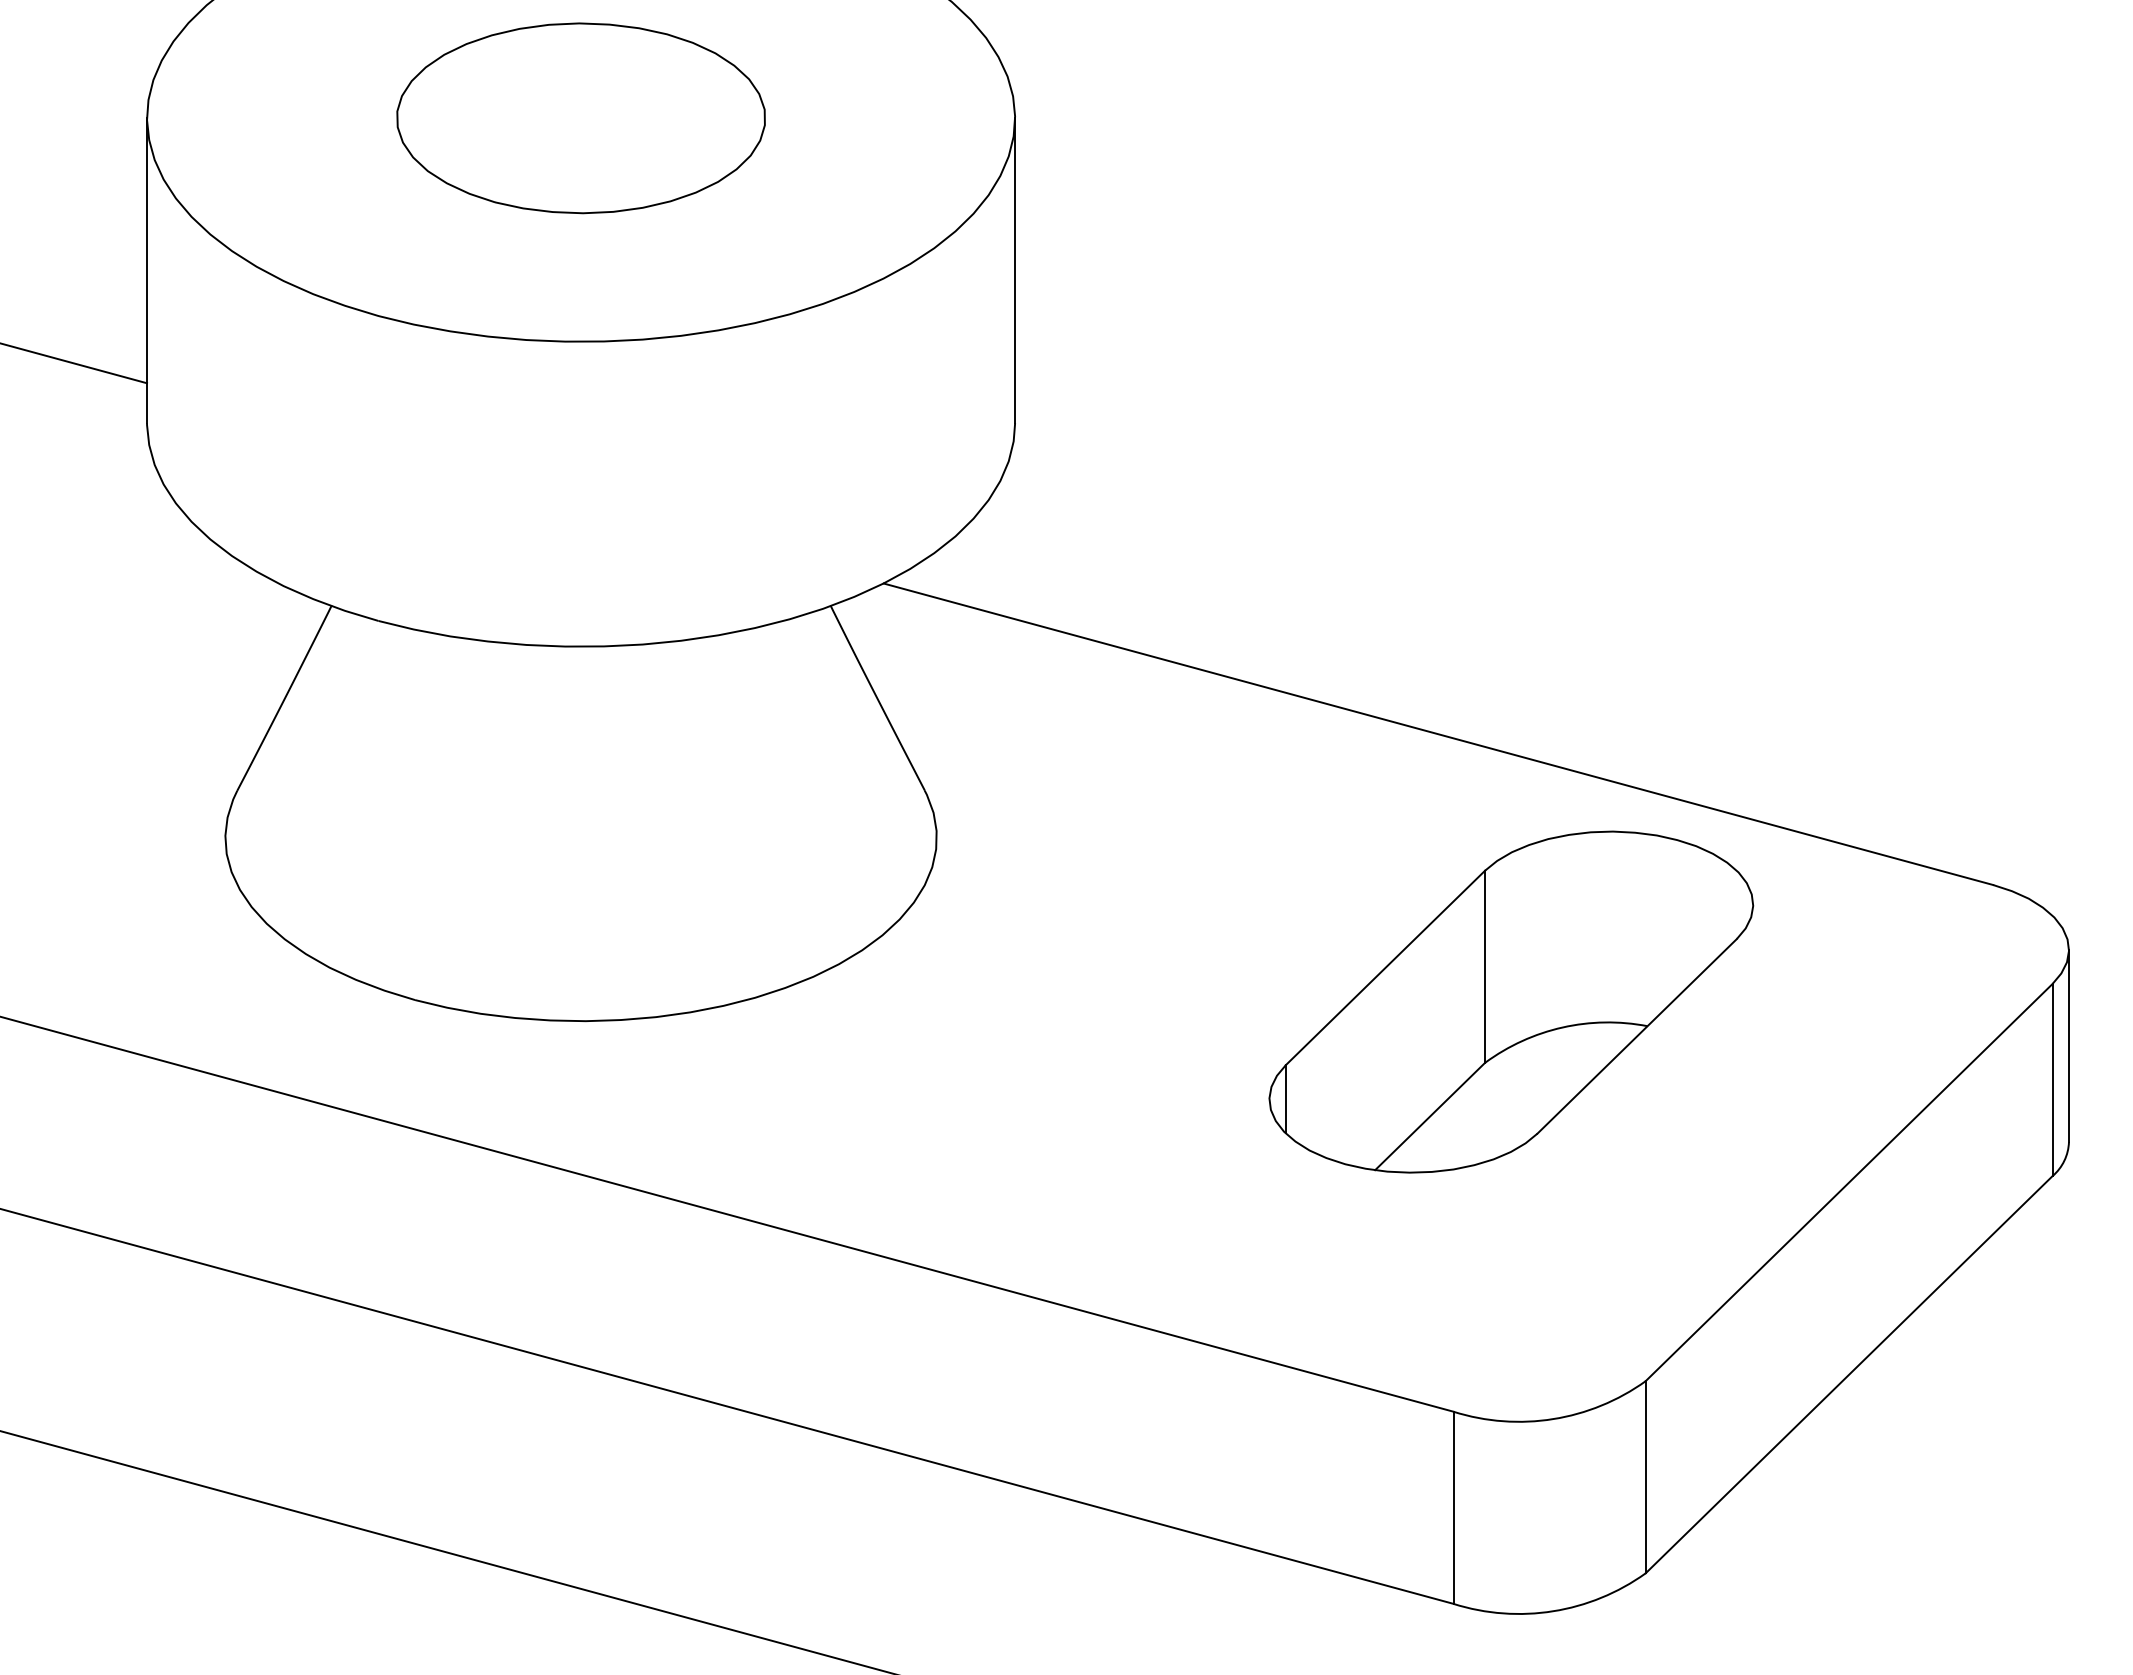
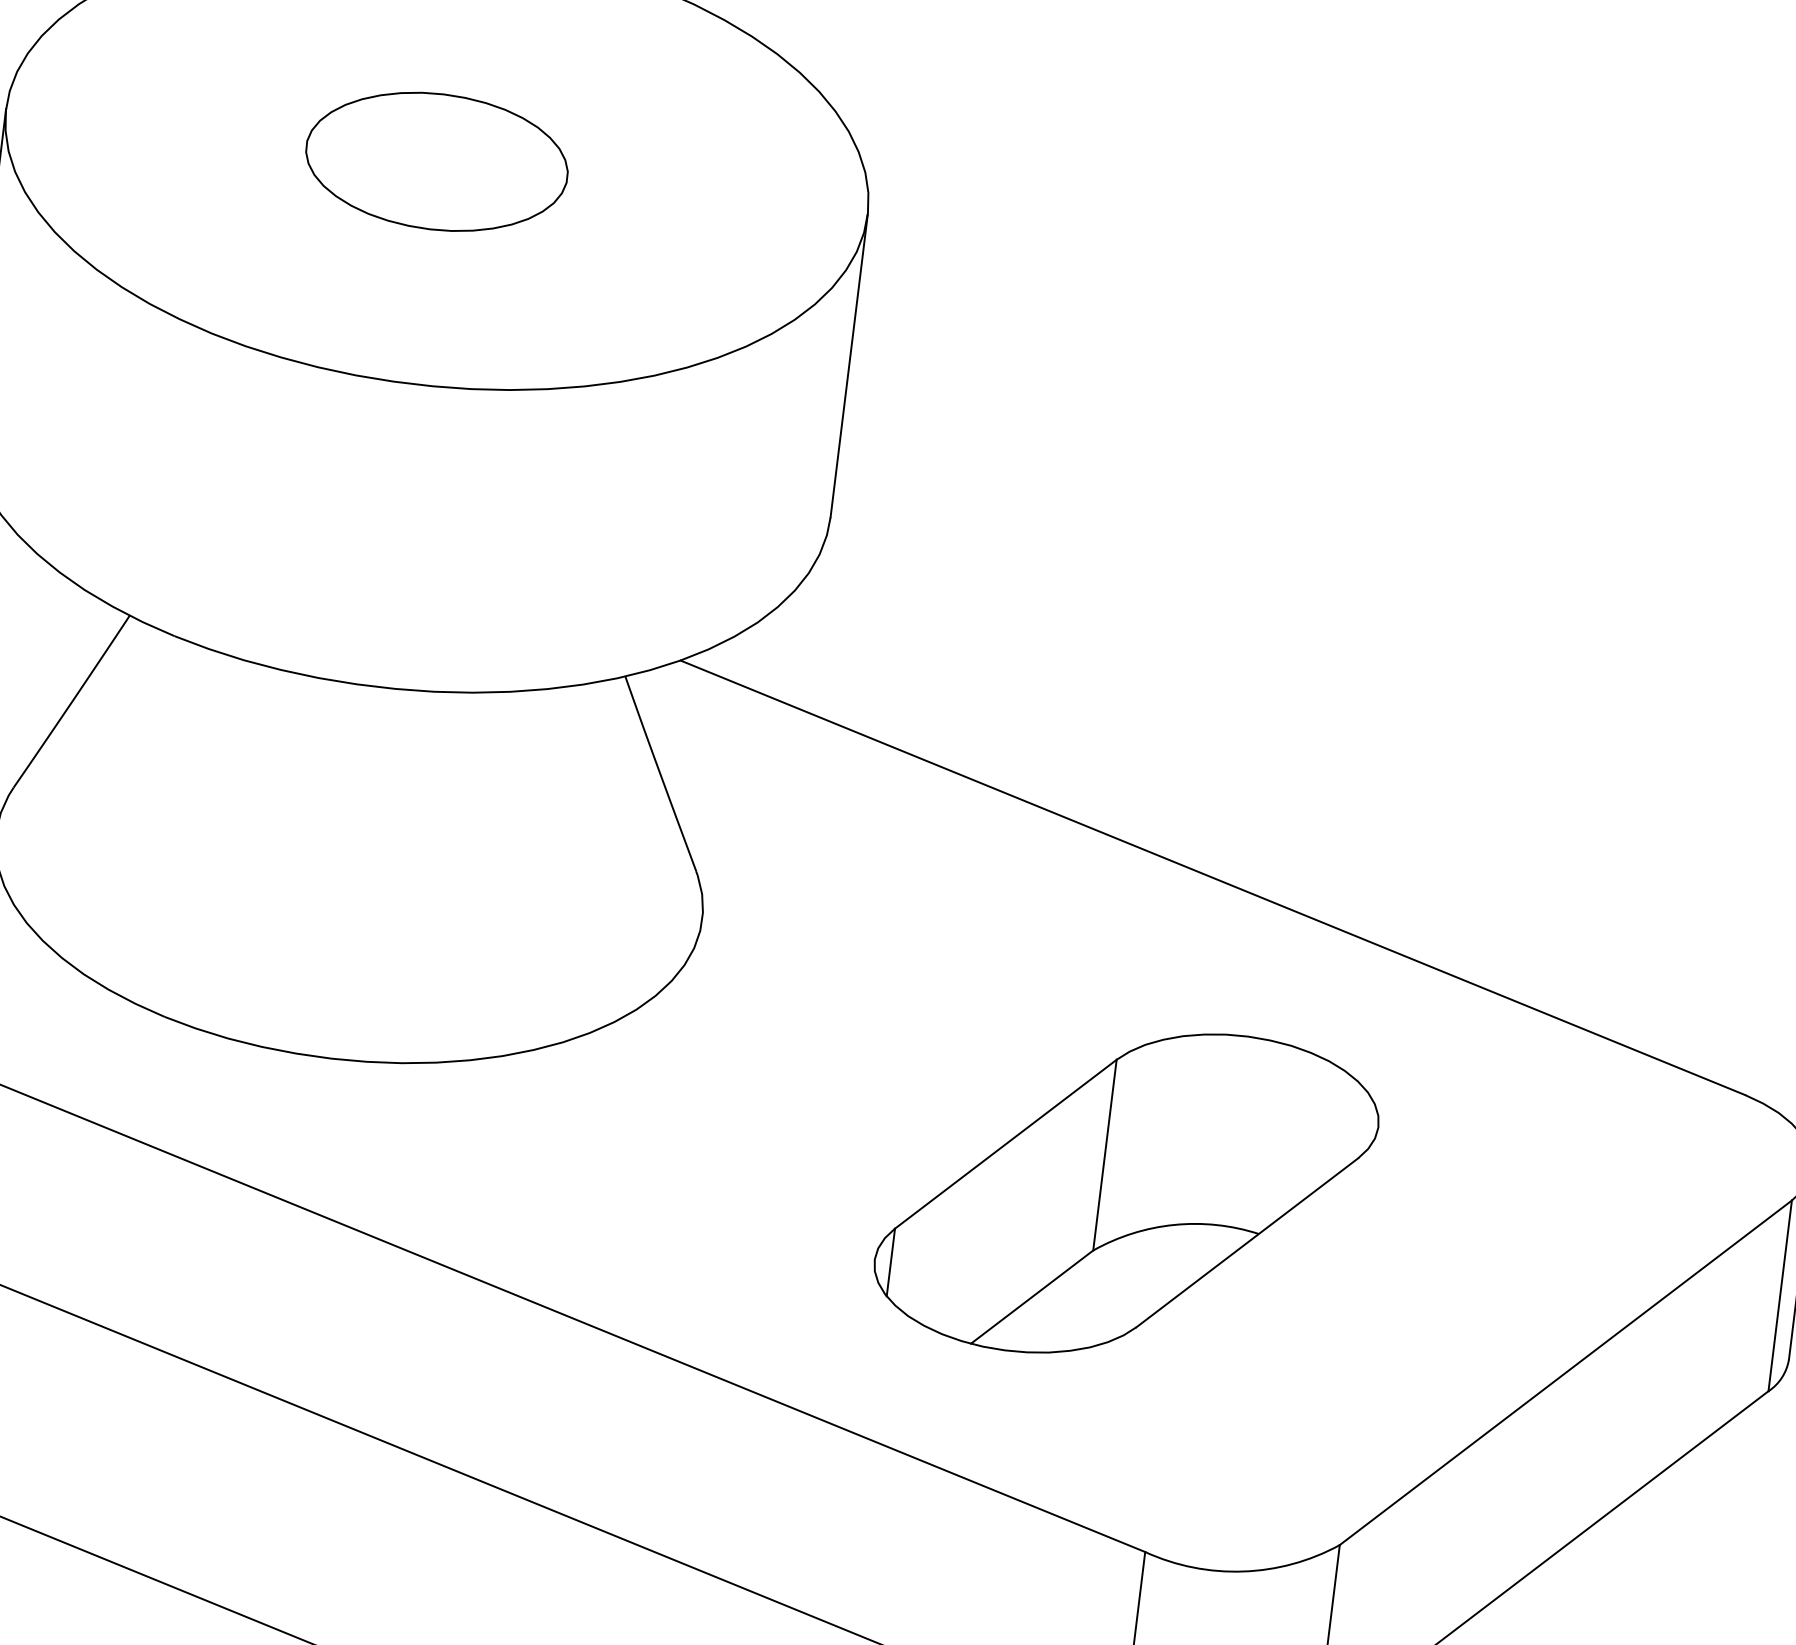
part: (580, 117) -> (436, 161), size x0.71
part: (1511, 1001) -> (1126, 1192), moved

